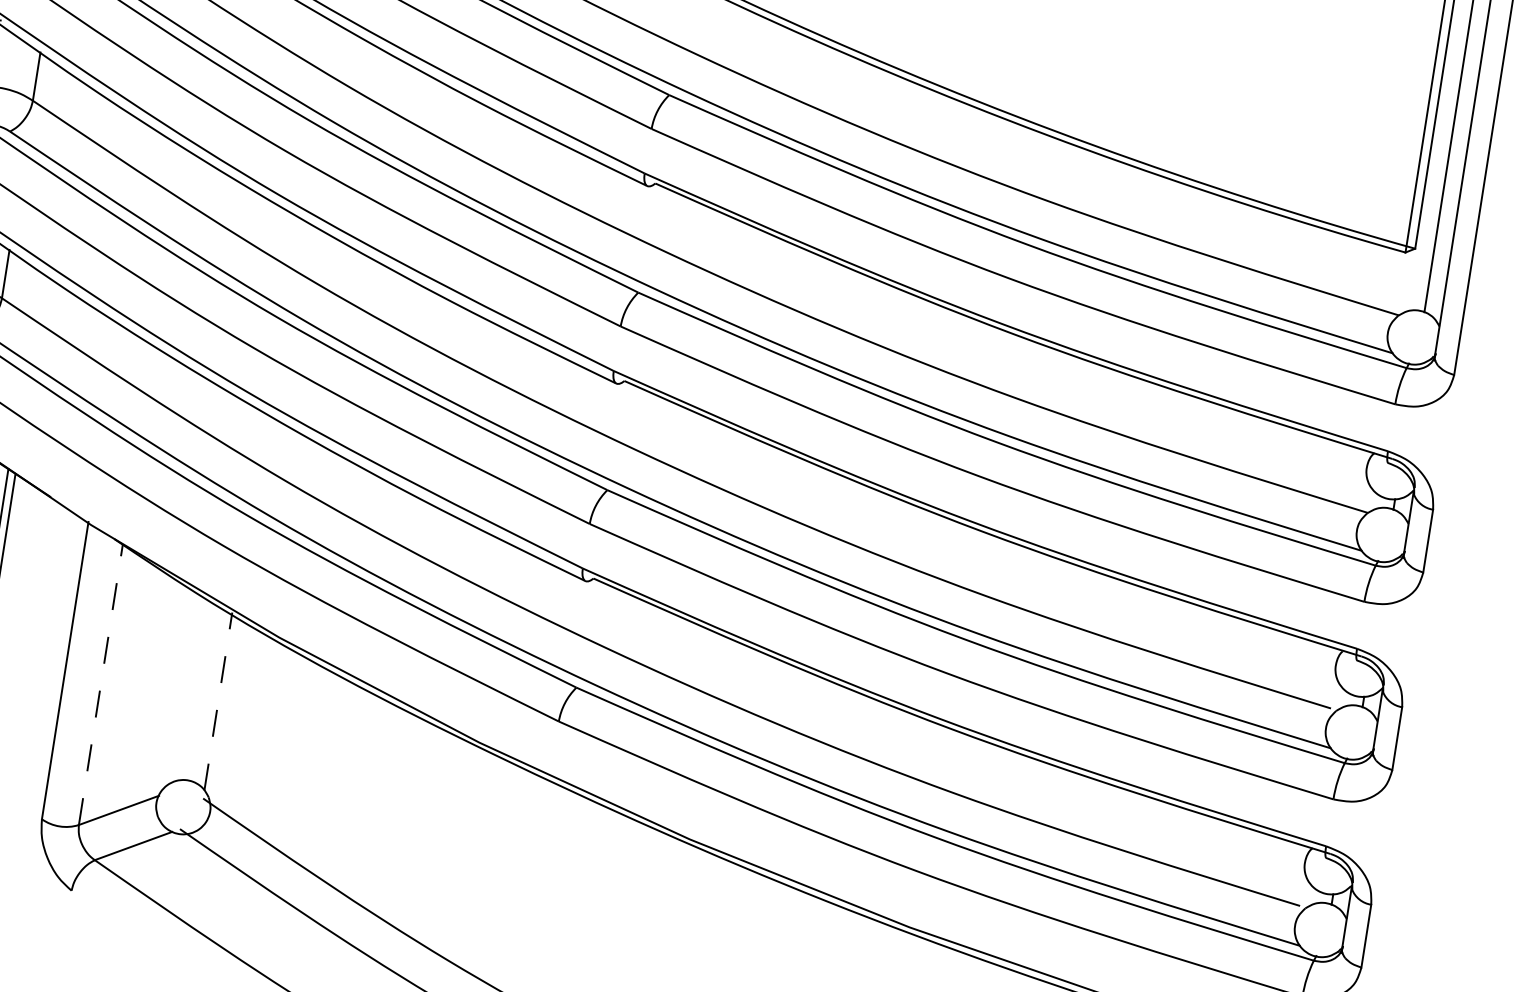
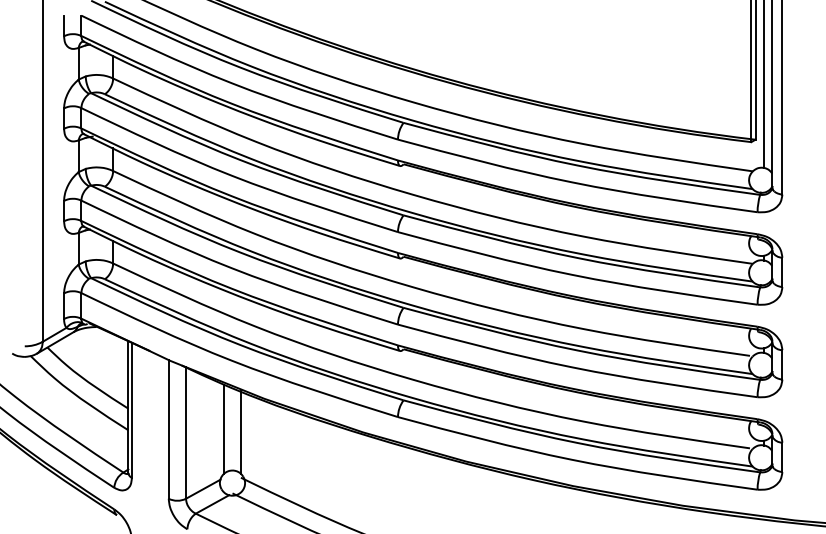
line: (101, 685) -> (186, 433), dashed -> solid
line: (182, 689) -> (223, 429), added
line: (217, 701) -> (240, 432), dashed -> solid

